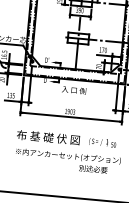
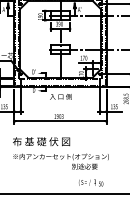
text: (103, 142) -> (91, 182), moved

